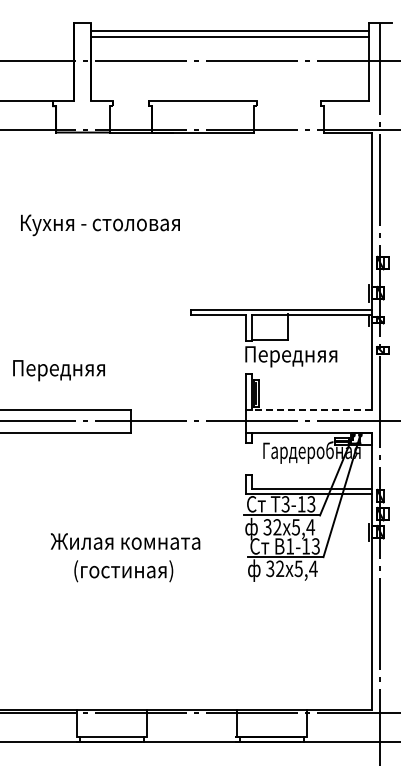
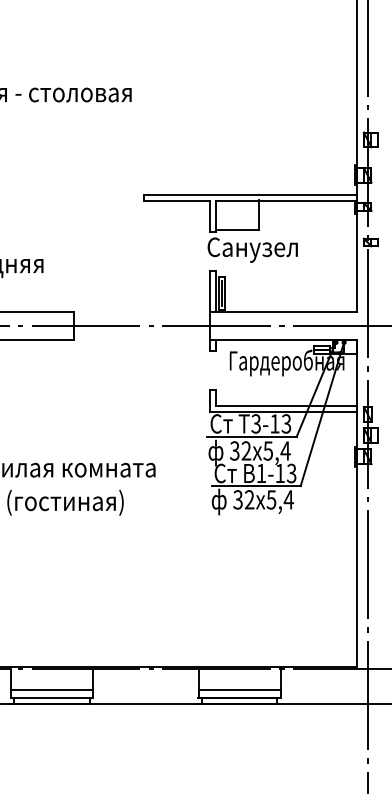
text: (290, 356) -> (261, 249), Передняя -> Санузел
line: (308, 409) -> (283, 312), dashed -> solid
line: (112, 729) -> (52, 689), added
line: (271, 729) -> (239, 689), added

